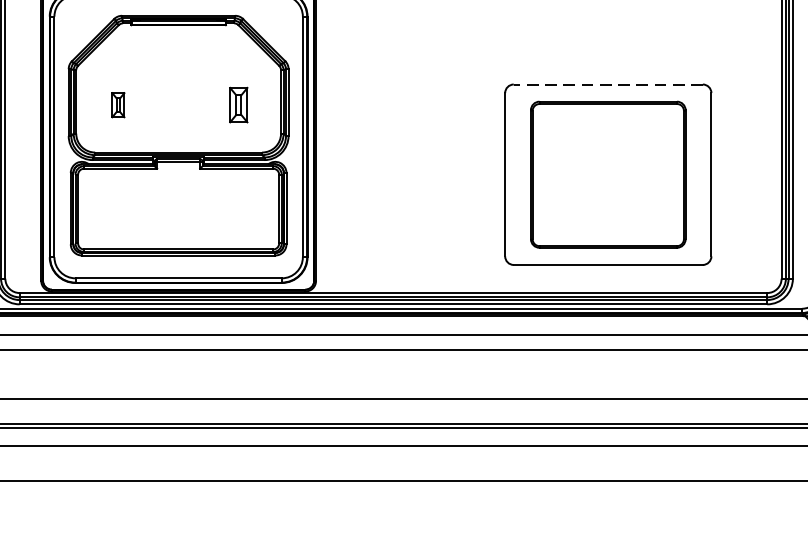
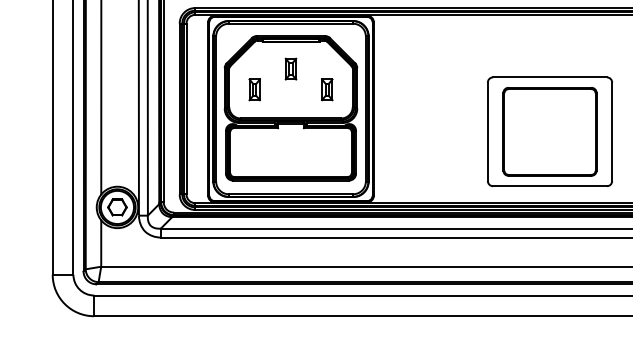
part: (177, 69) -> (290, 68), added
line: (609, 84) -> (550, 77), dashed -> solid
part: (118, 104) -> (254, 89), size x1.43

